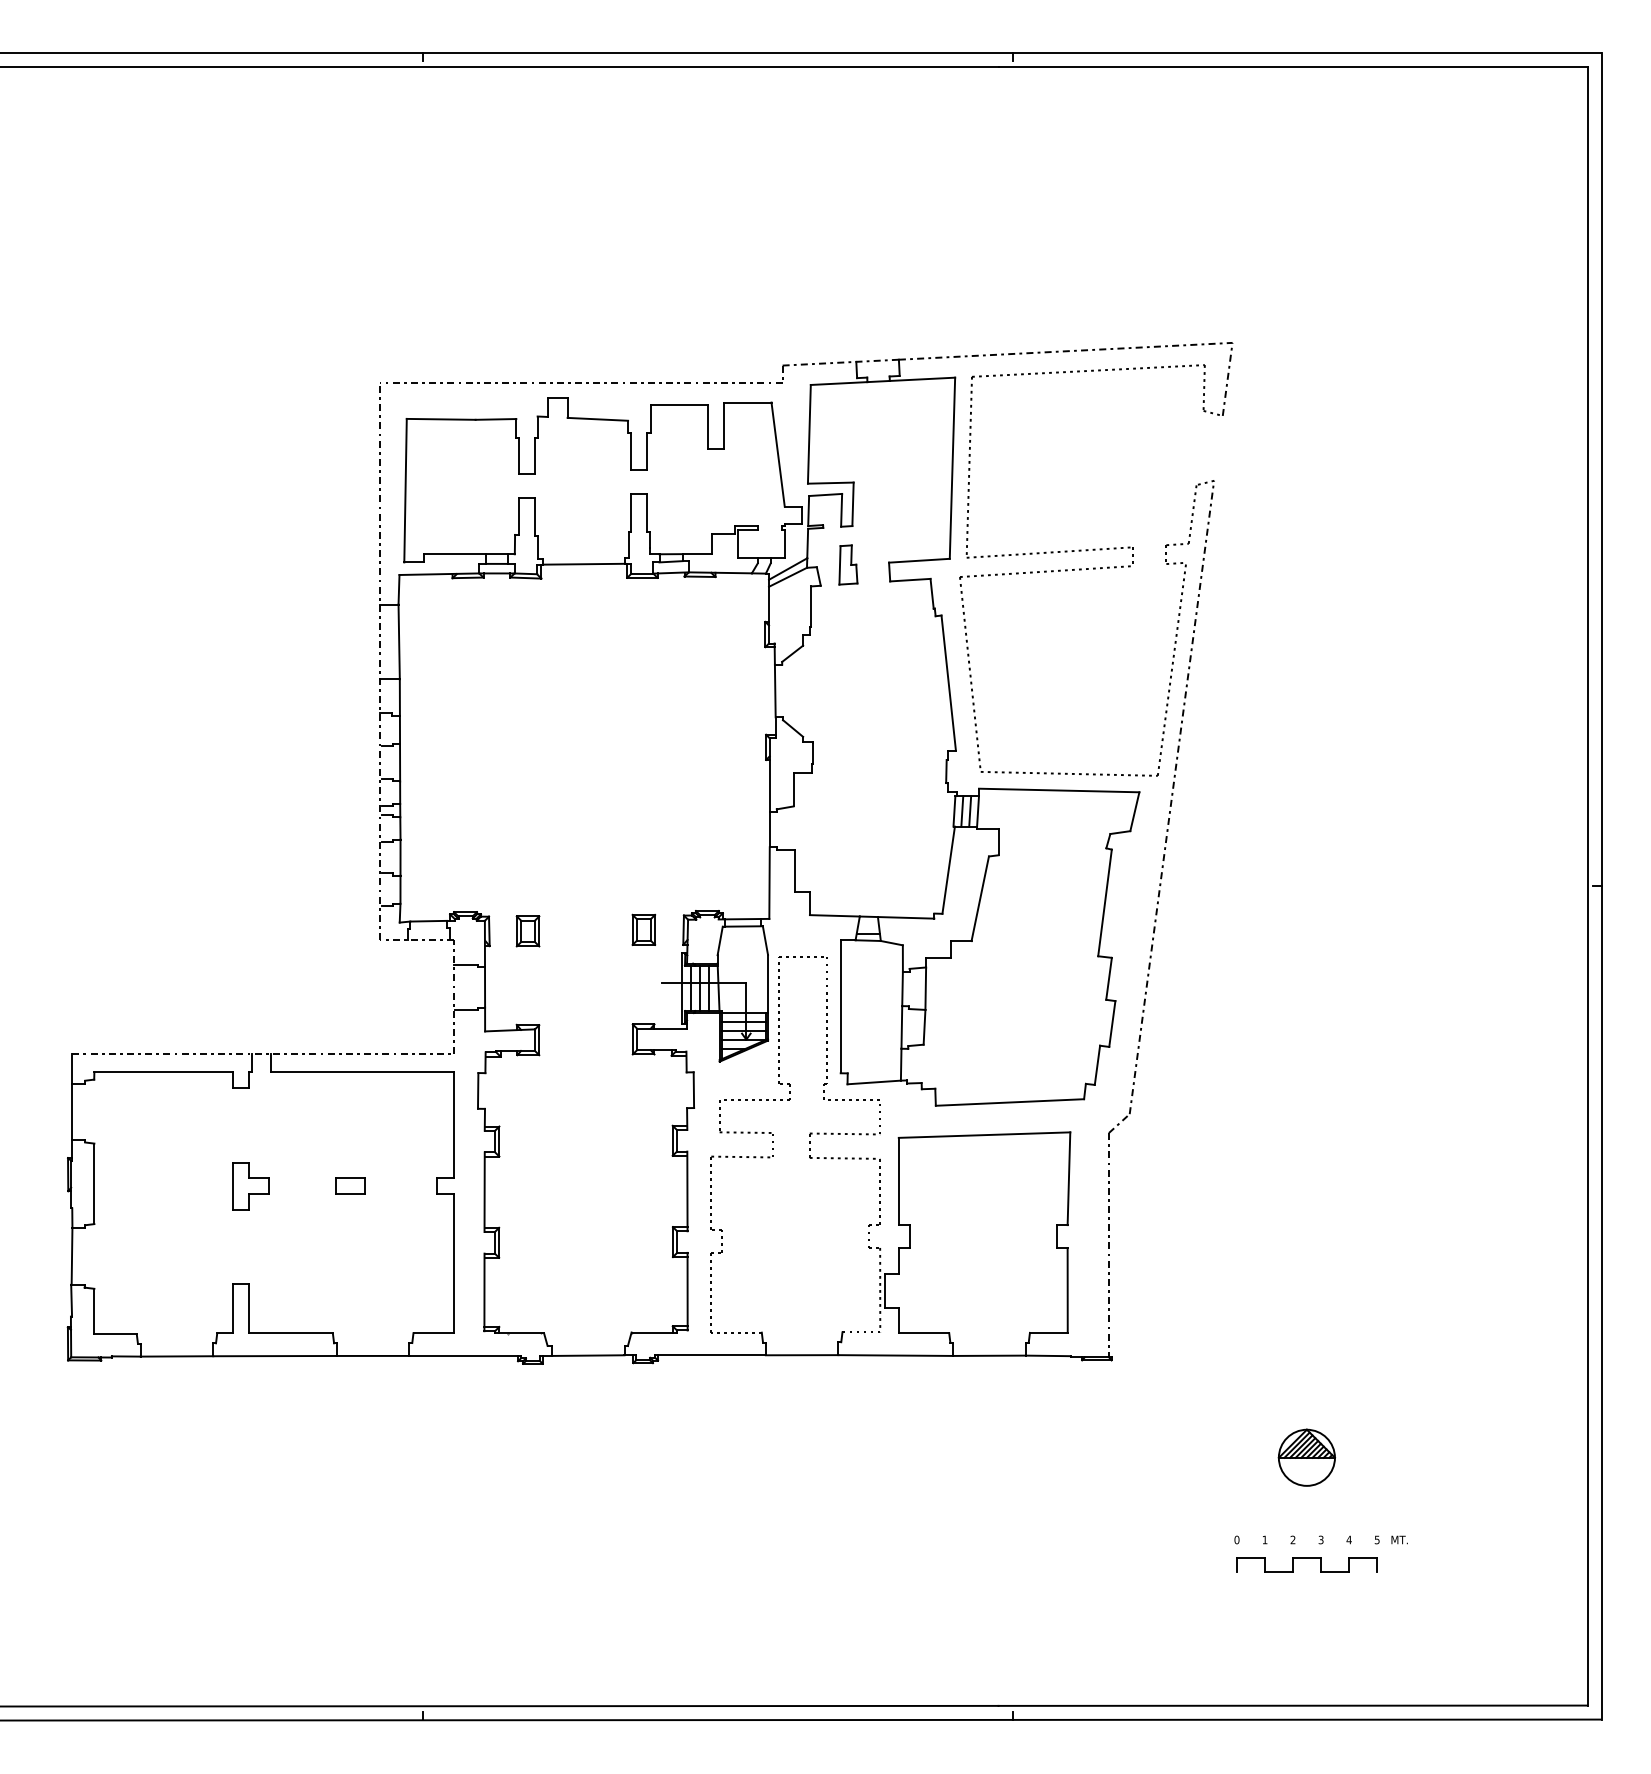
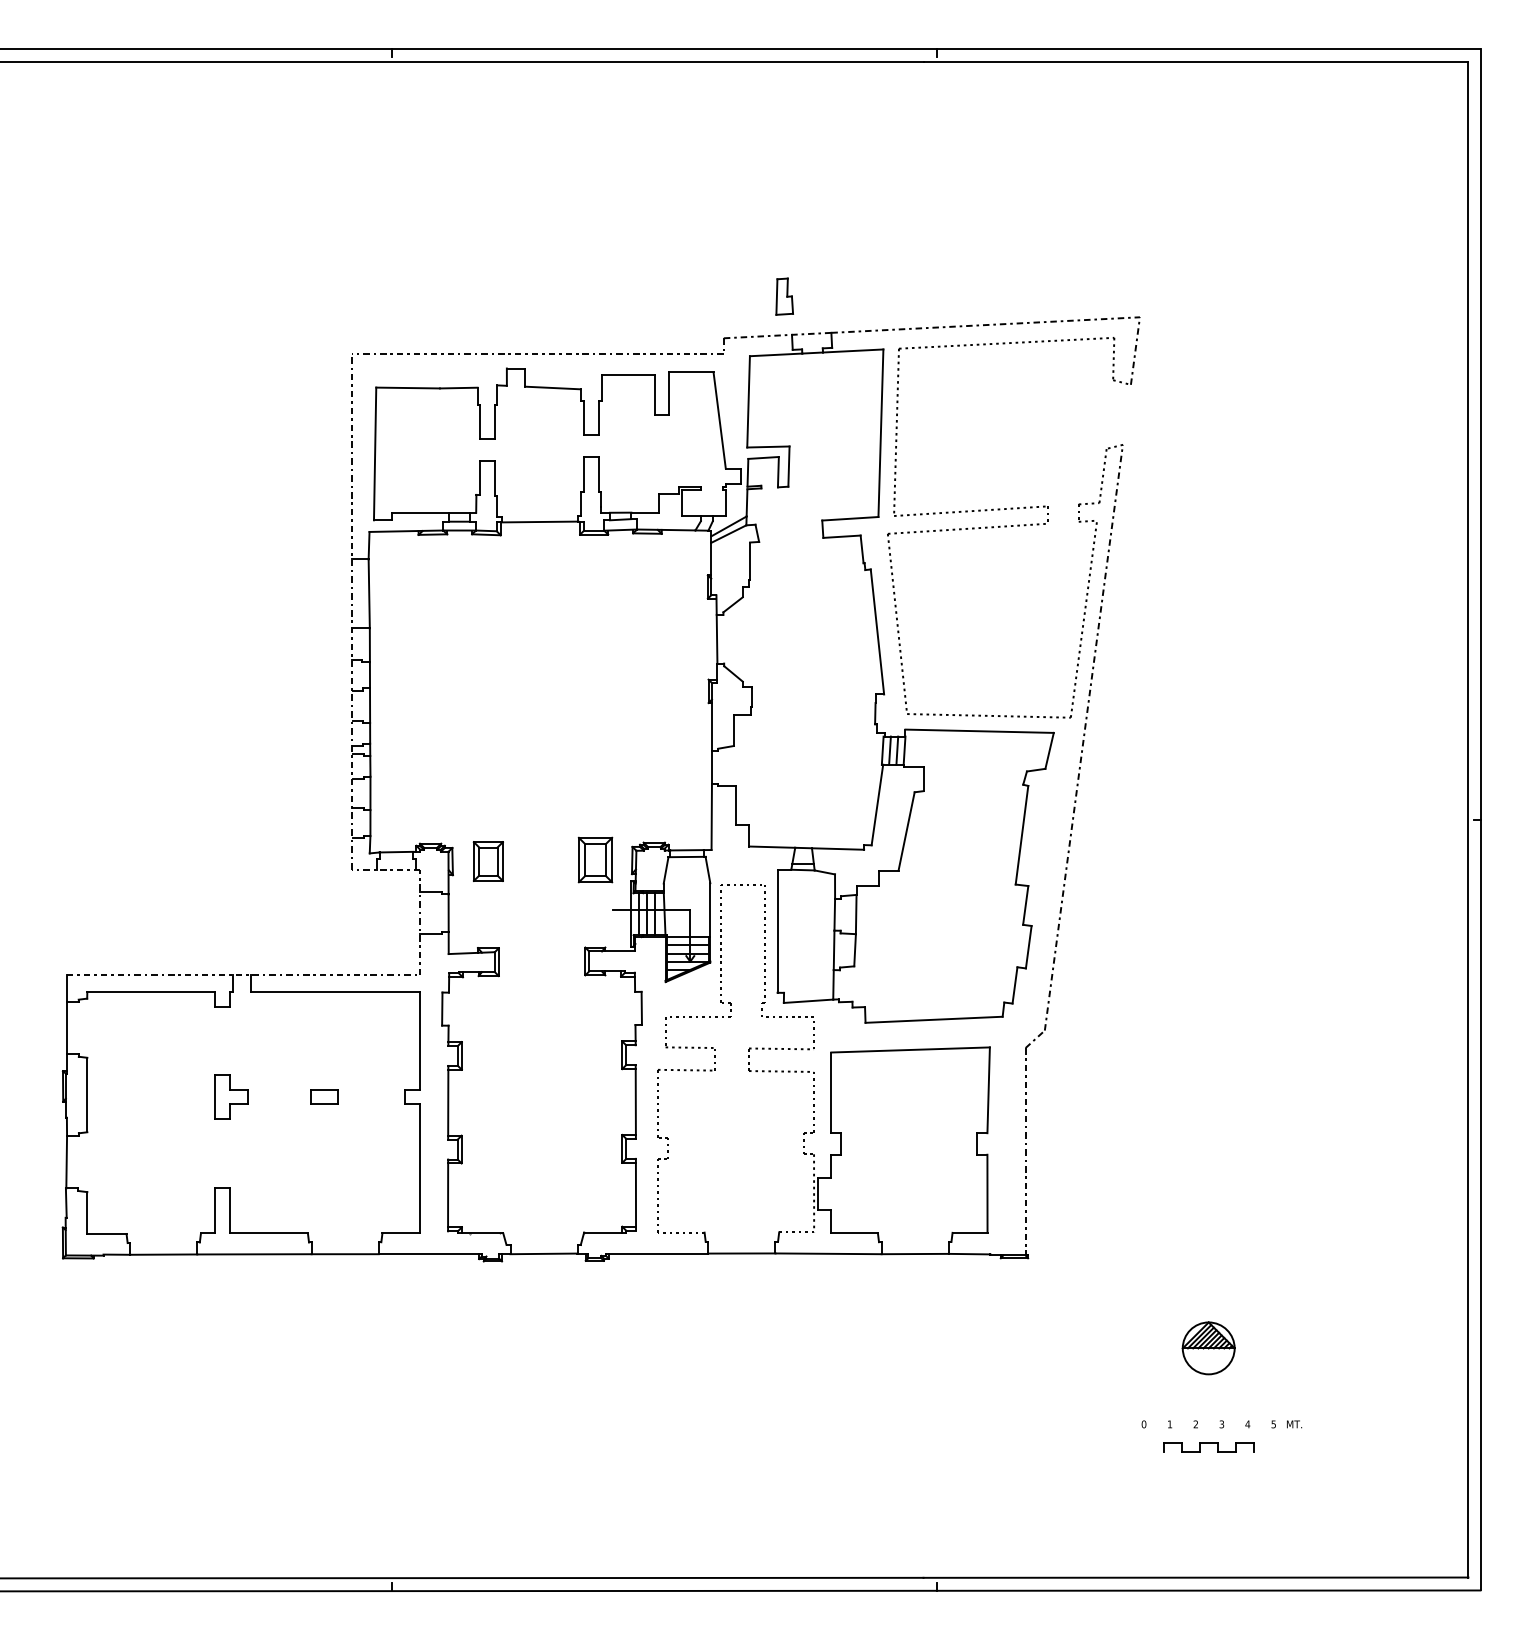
part: (848, 564) -> (784, 296), moved
part: (643, 930) -> (595, 860), size x1.6
part: (528, 931) -> (488, 861), size x1.4
part: (1306, 1564) -> (1208, 1447), size x0.7

